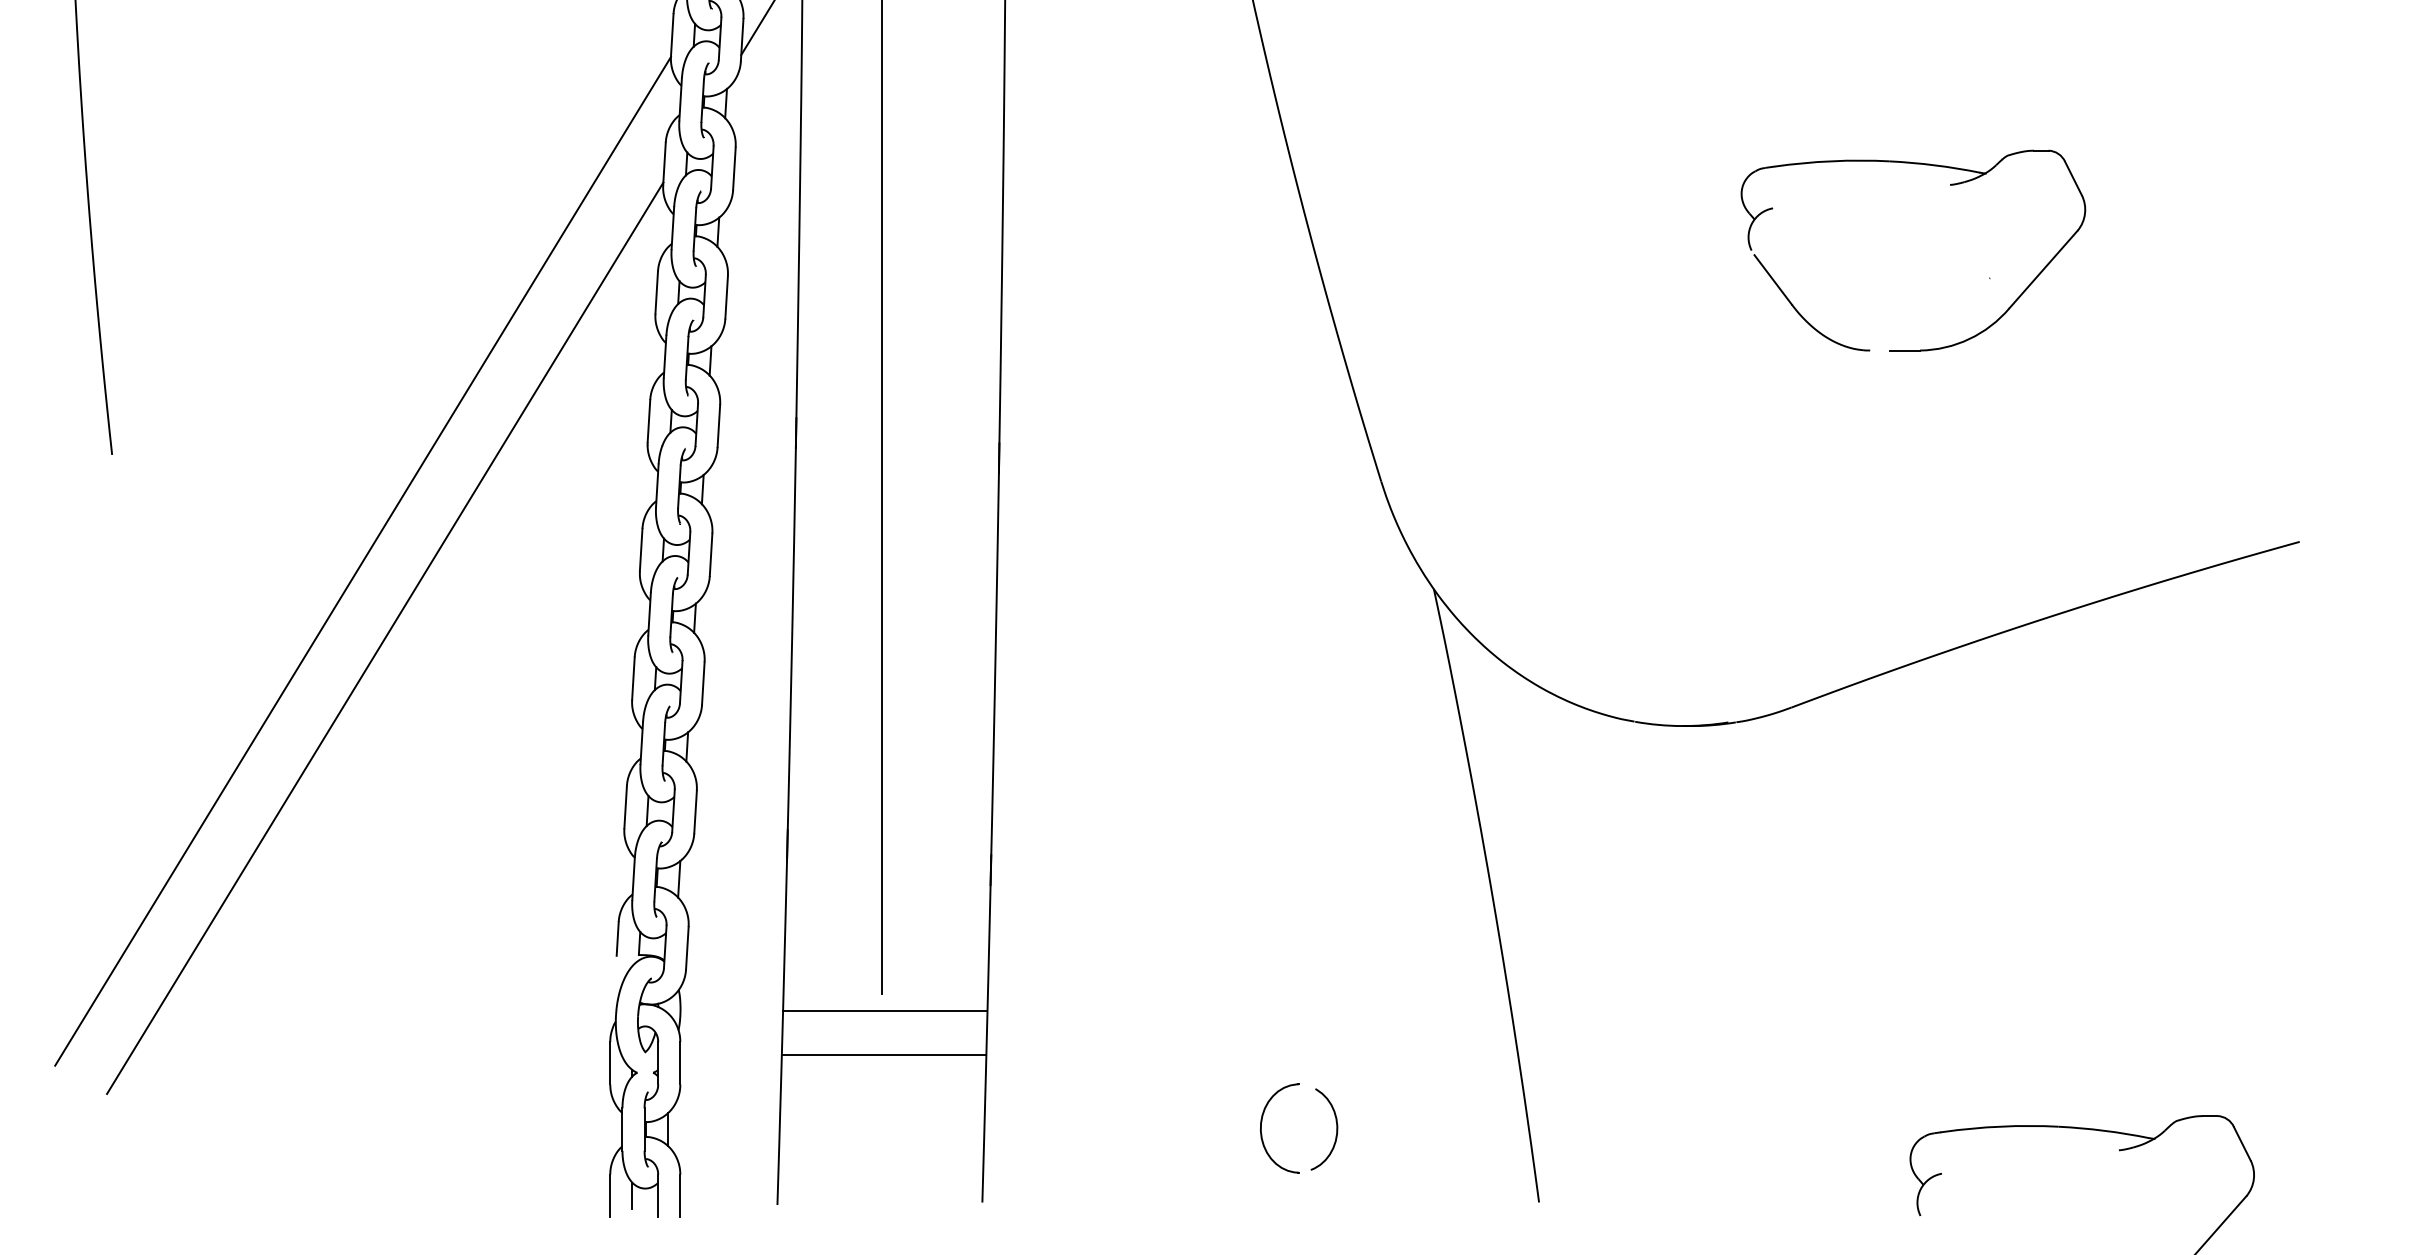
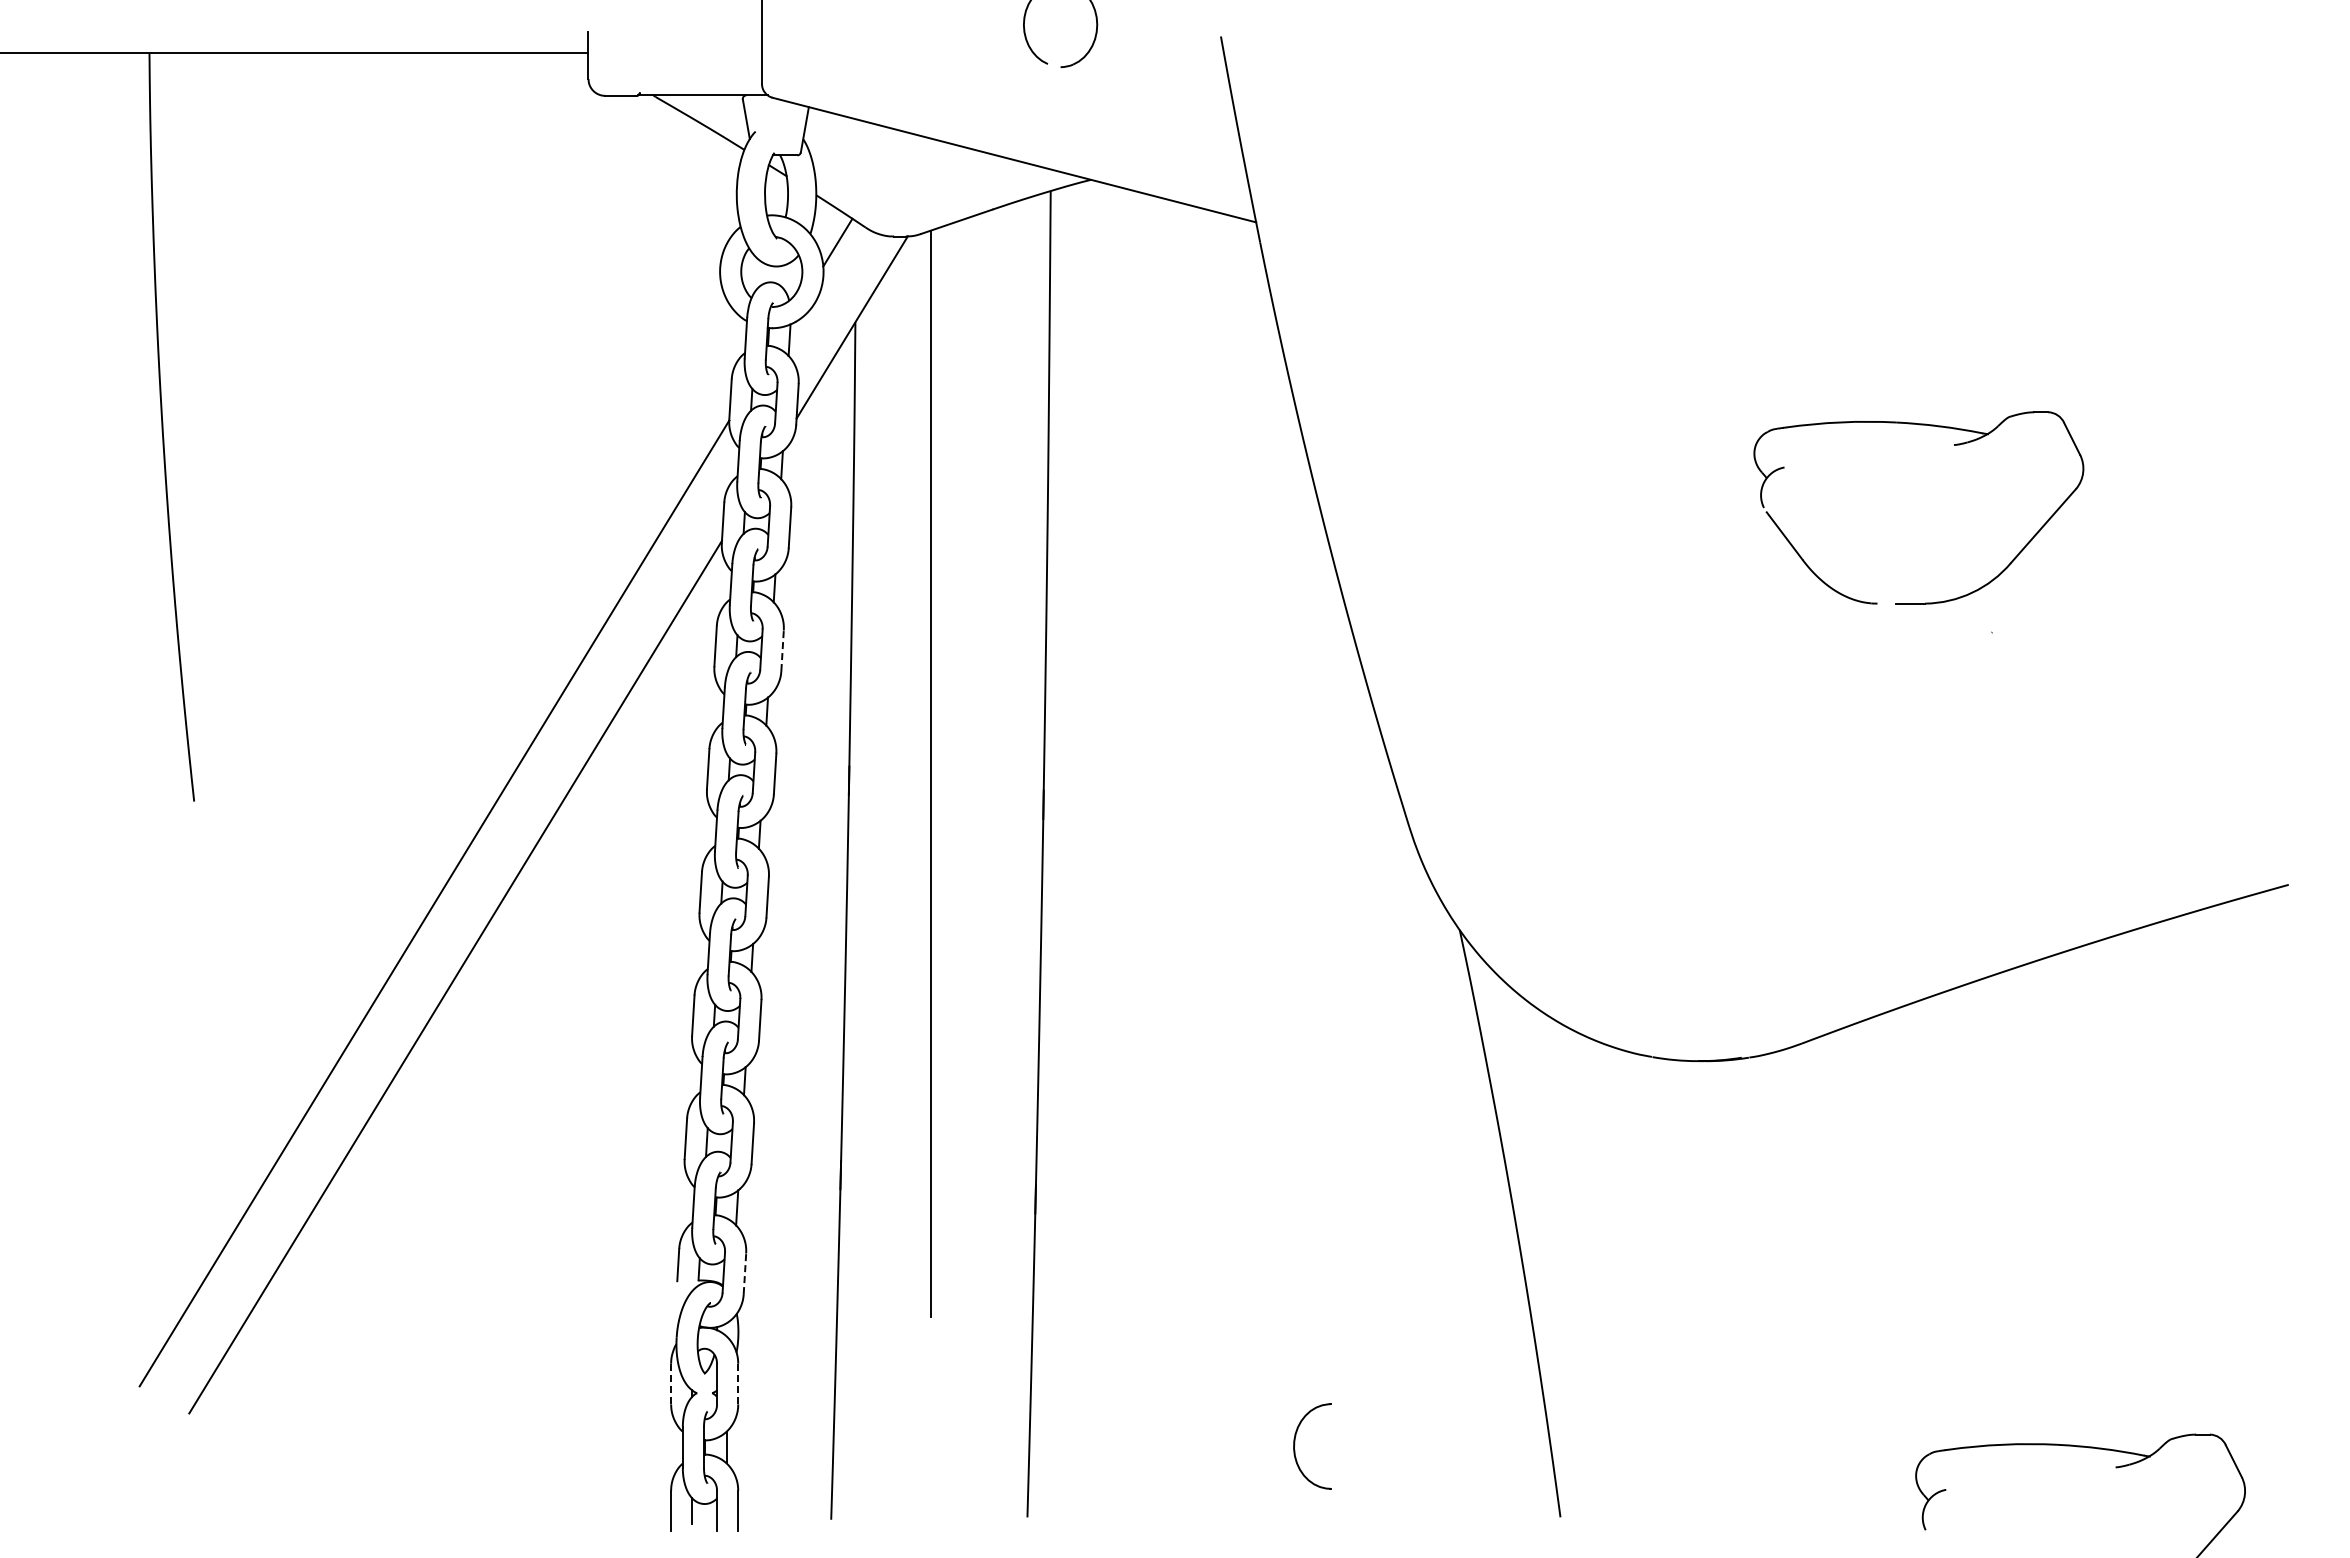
part: (1950, 185) -> (1954, 445), moved
line: (726, 297) -> (782, 650), solid -> dashed
line: (686, 947) -> (744, 1273), solid -> dashed
line: (885, 1010) -> (934, 1333), removed
line: (884, 1054) -> (933, 1375), removed
line: (680, 1062) -> (738, 1383), solid -> dashed
line: (610, 1063) -> (671, 1384), solid -> dashed
curve: (1336, 1129) -> (1366, 1447), removed

